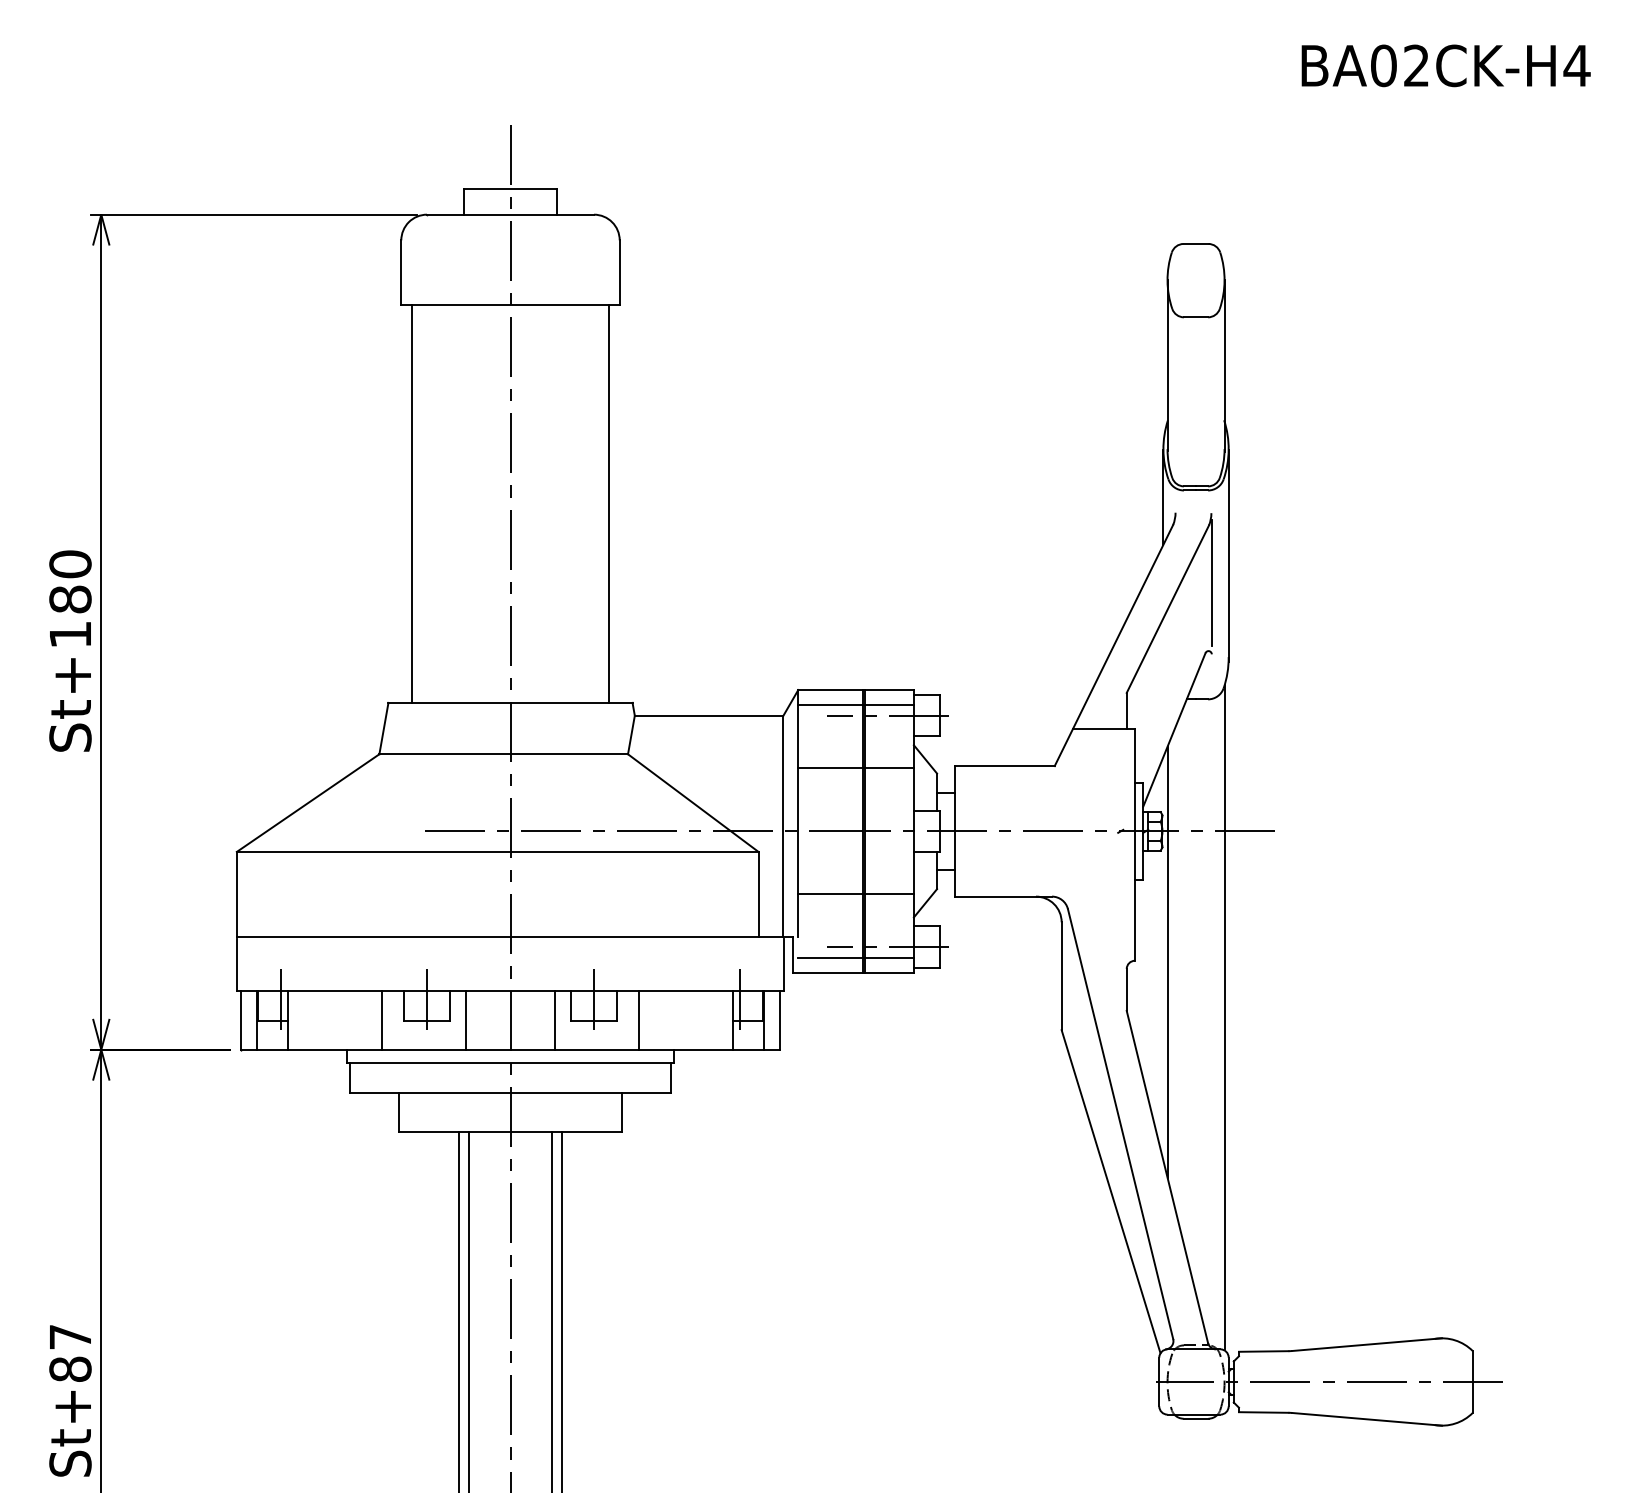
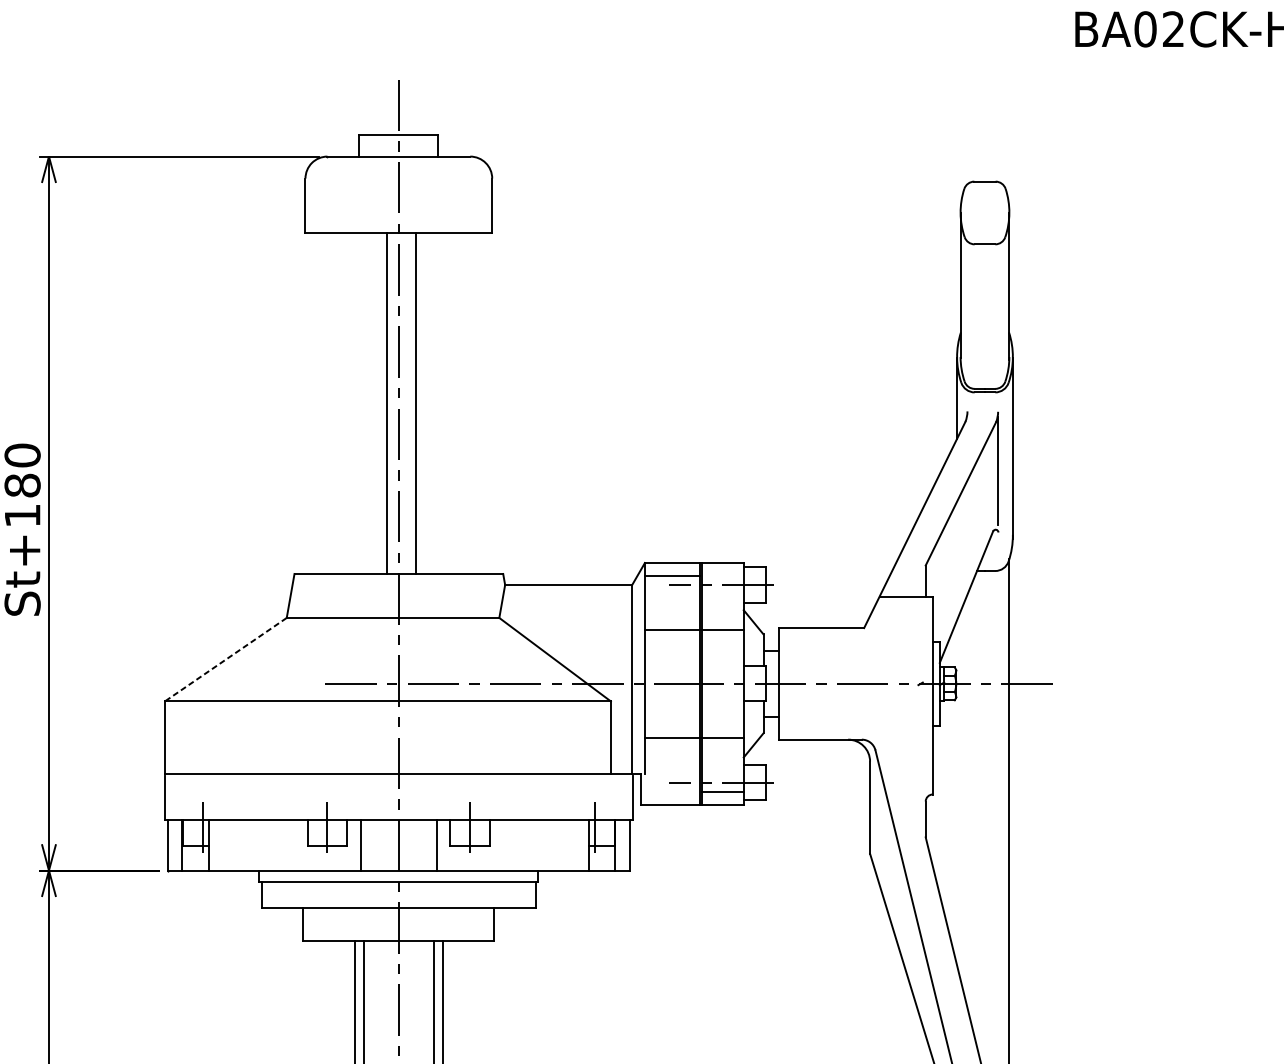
line: (411, 503) -> (386, 403), moved
line: (609, 503) -> (415, 403), moved
line: (889, 704) -> (722, 575), removed
line: (307, 803) -> (225, 660), solid -> dashed
line: (830, 957) -> (672, 791), removed
line: (1167, 961) -> (960, 795), removed
line: (381, 1019) -> (288, 844), removed
line: (639, 1019) -> (509, 844), removed

